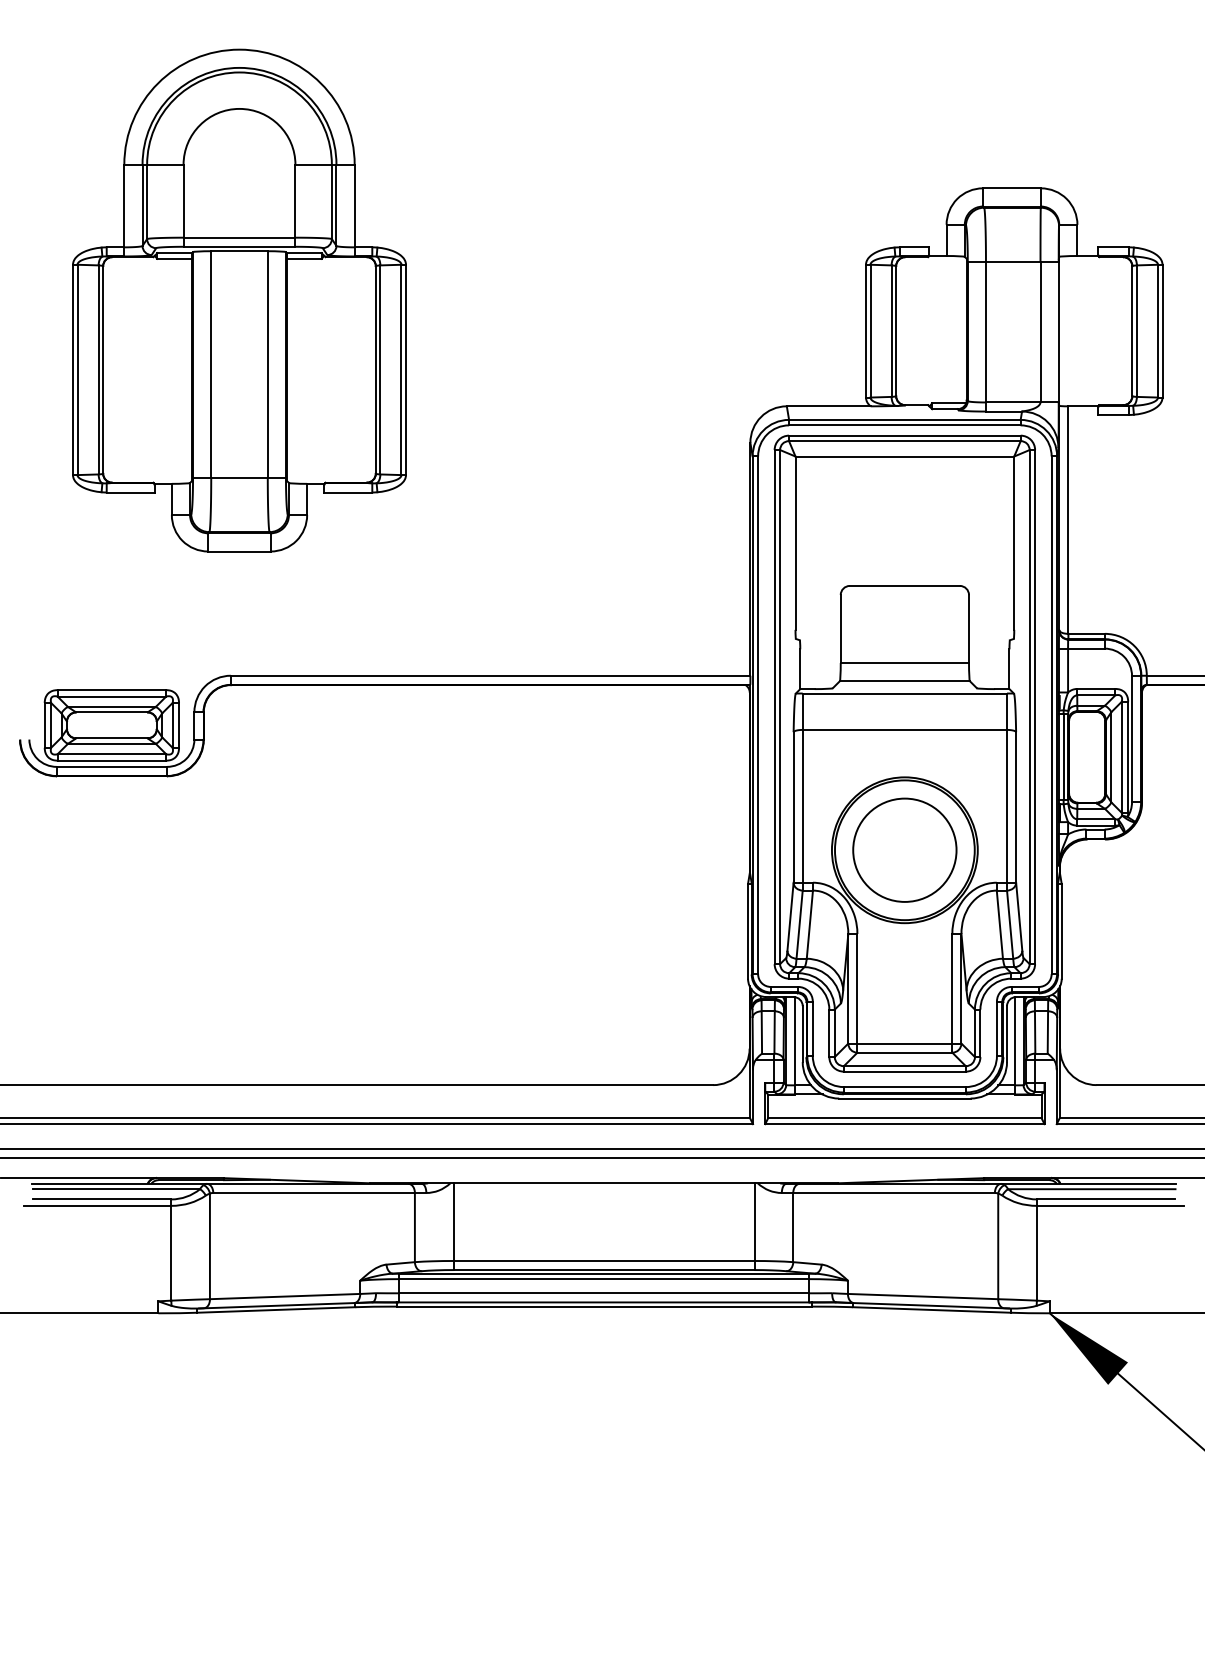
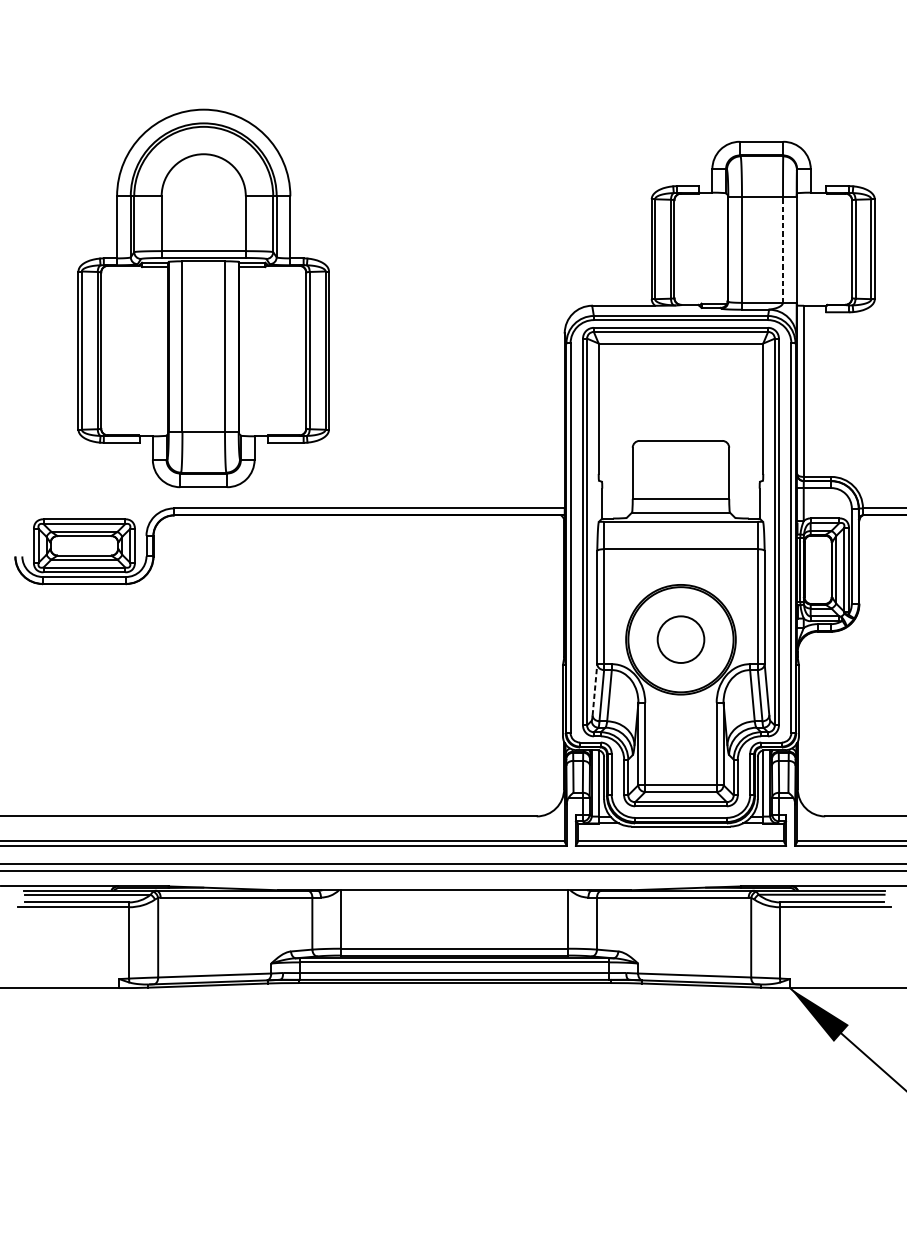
part: (239, 300) -> (203, 298), moved
line: (1040, 331) -> (783, 249), solid -> dashed
circle: (904, 849) -> (680, 639), size x0.6
line: (790, 916) -> (594, 689), solid -> dashed

